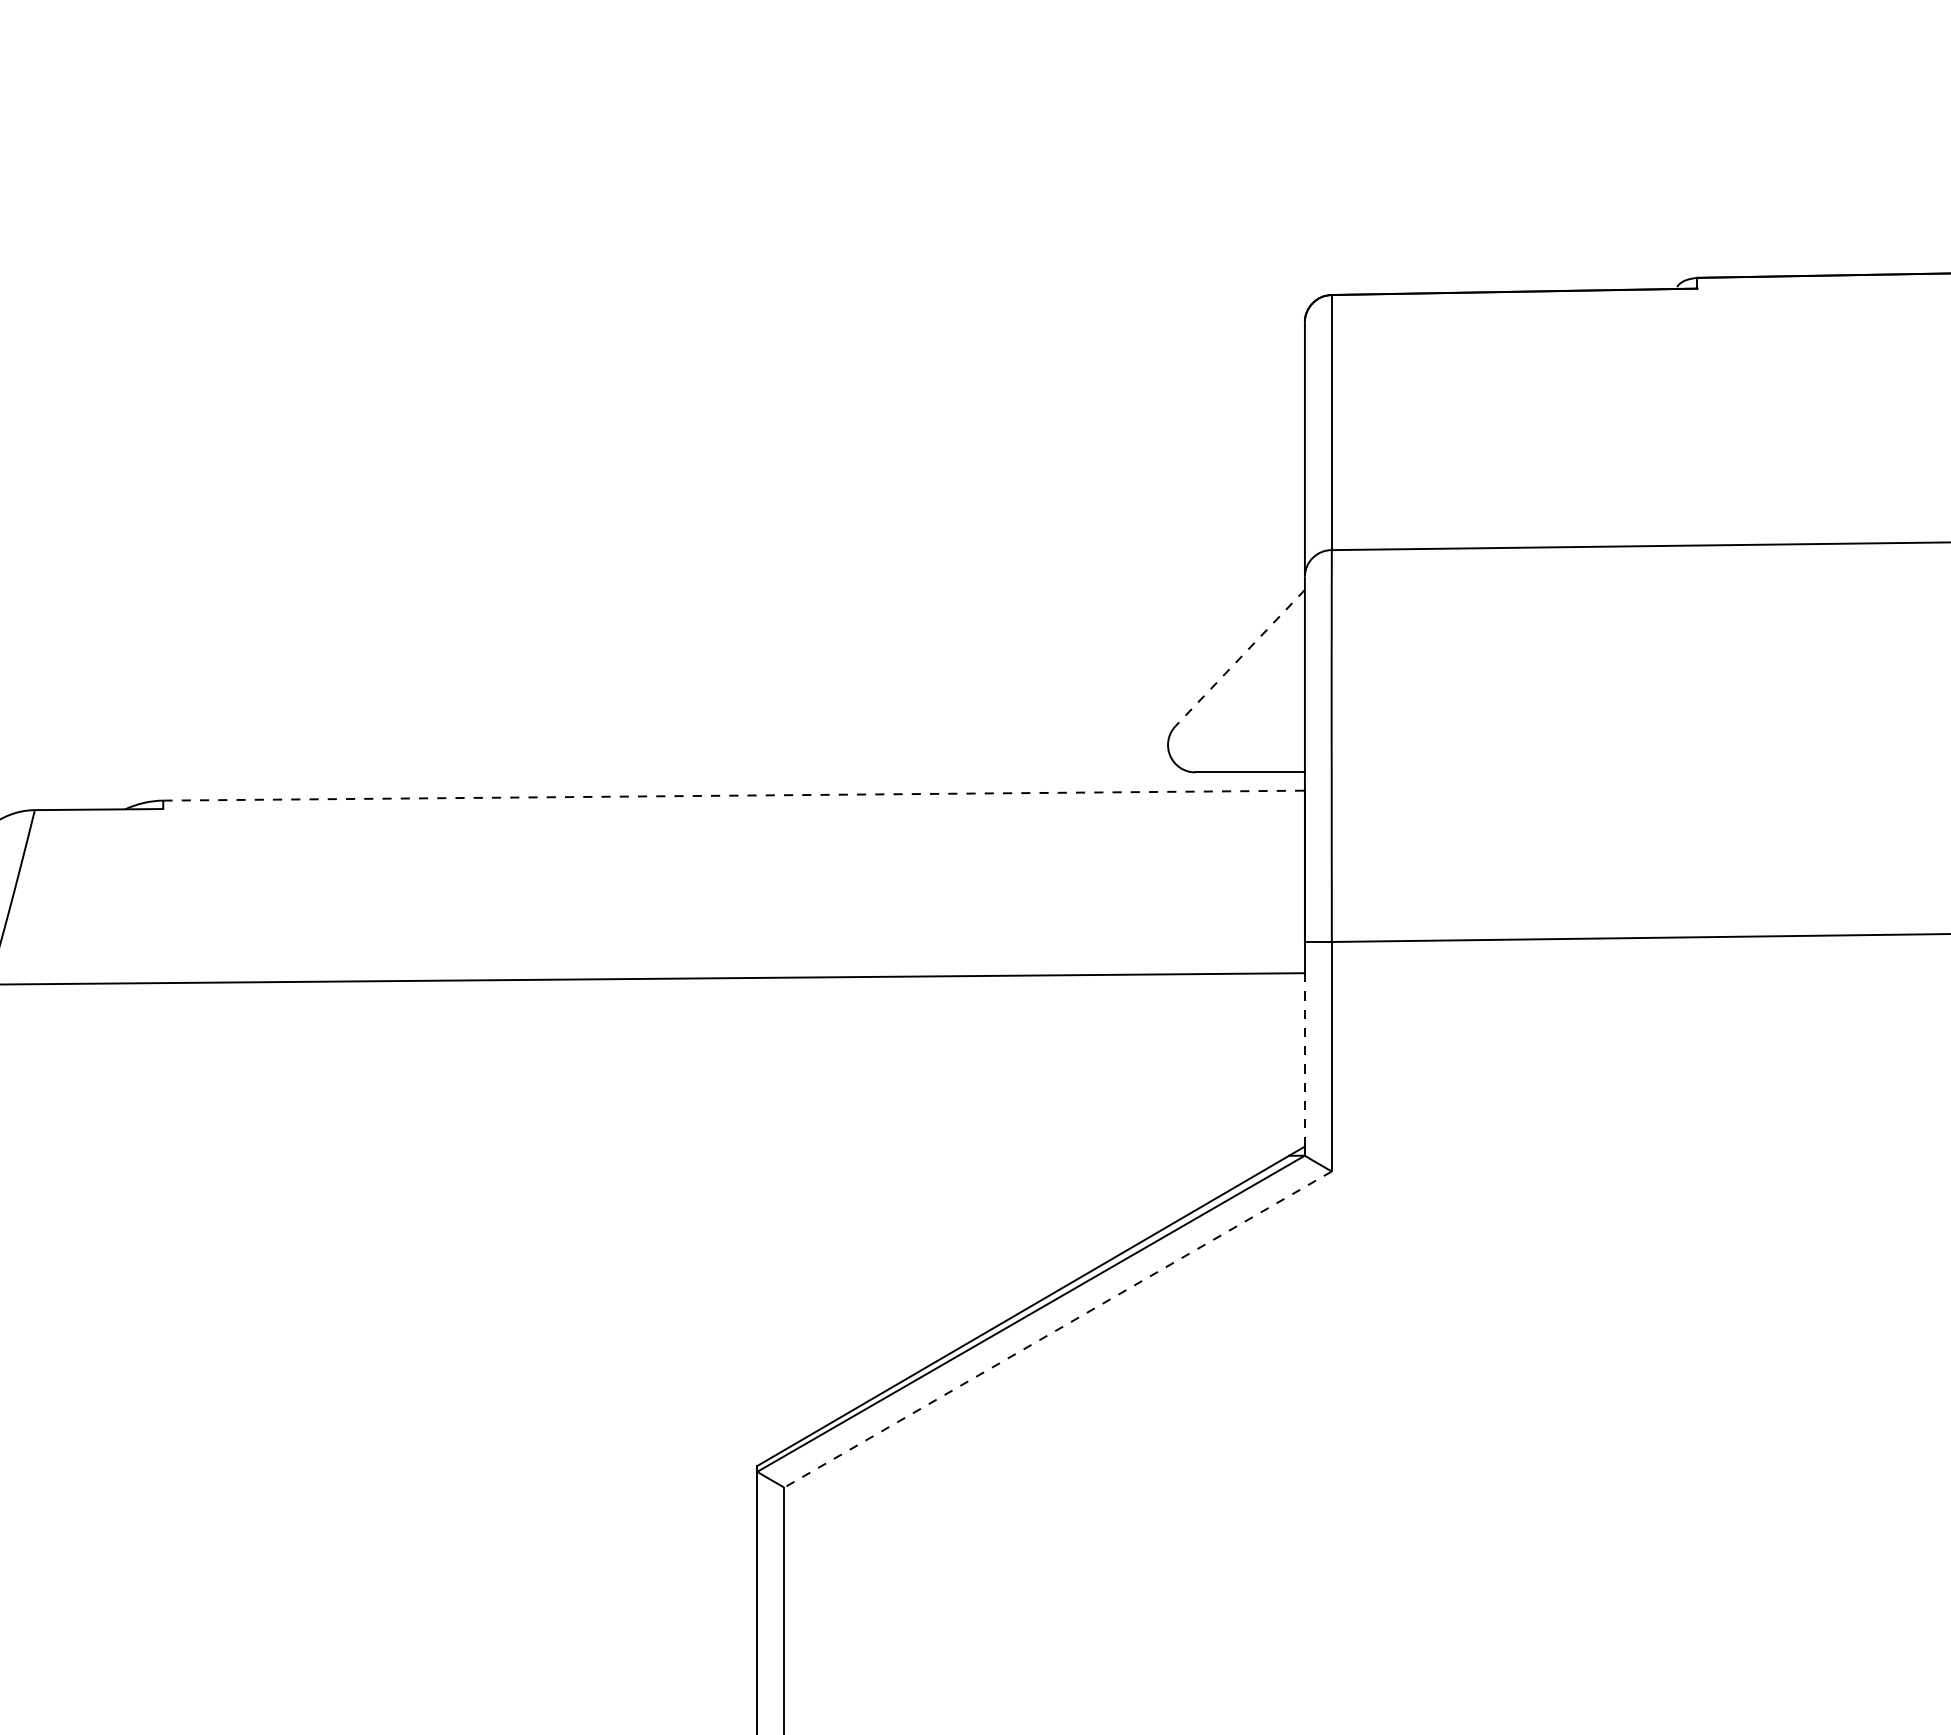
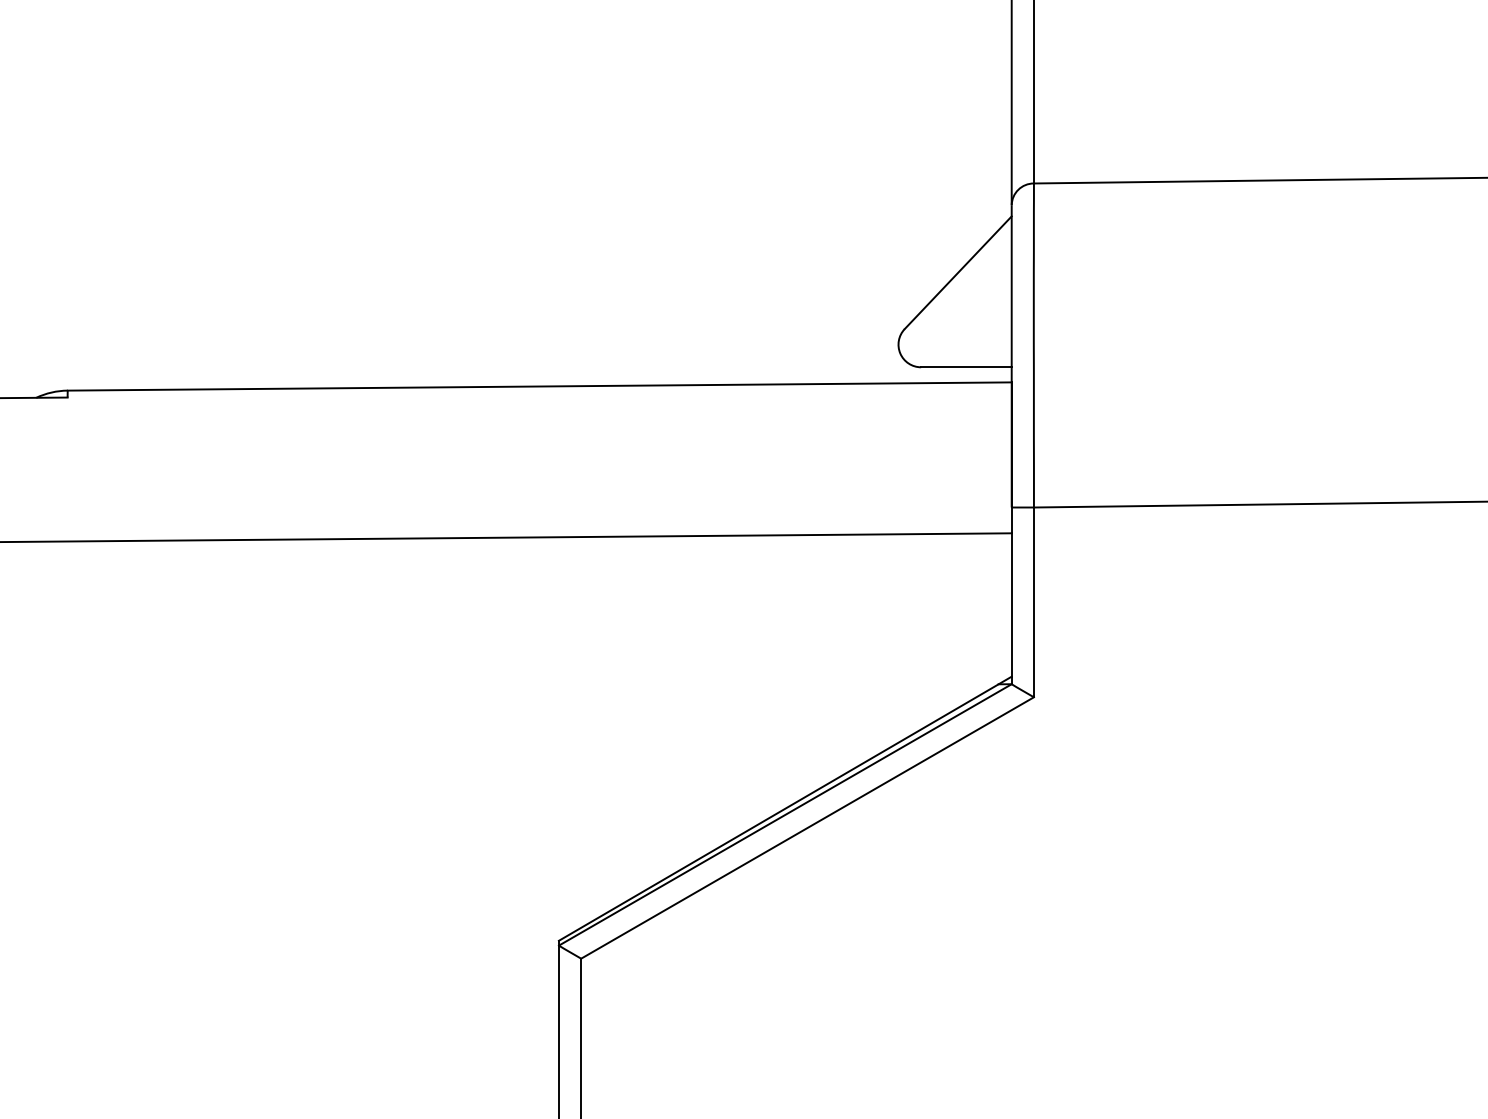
line: (1240, 658) -> (958, 273), dashed -> solid
line: (734, 795) -> (540, 386), dashed -> solid
line: (1304, 1059) -> (1011, 604), dashed -> solid
line: (1057, 1329) -> (807, 827), dashed -> solid

